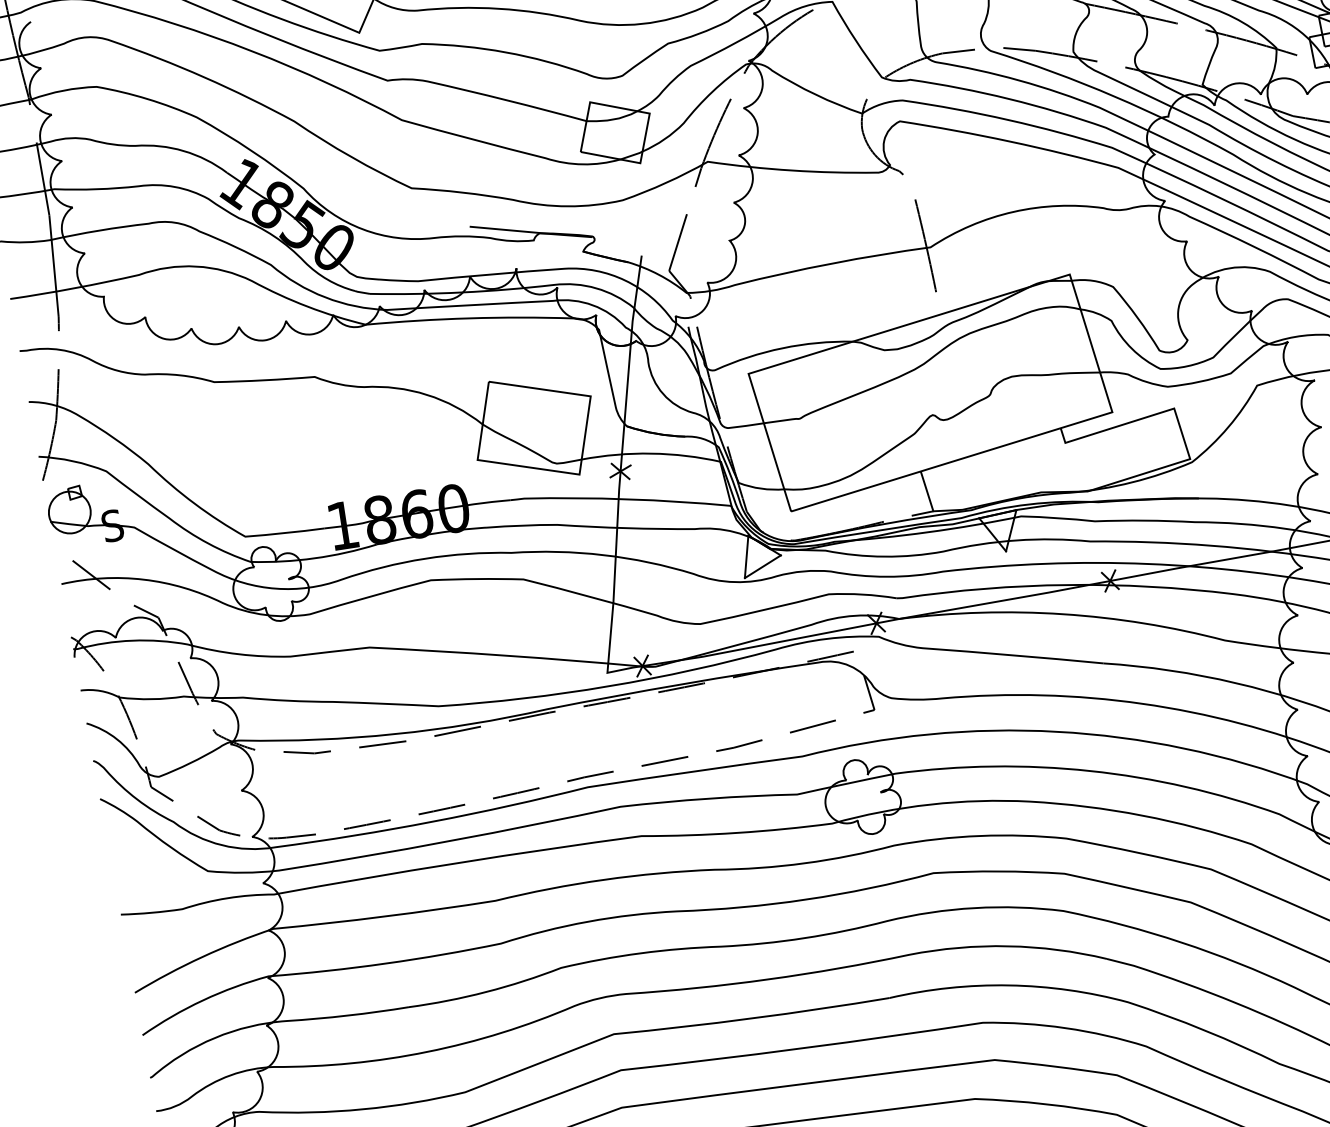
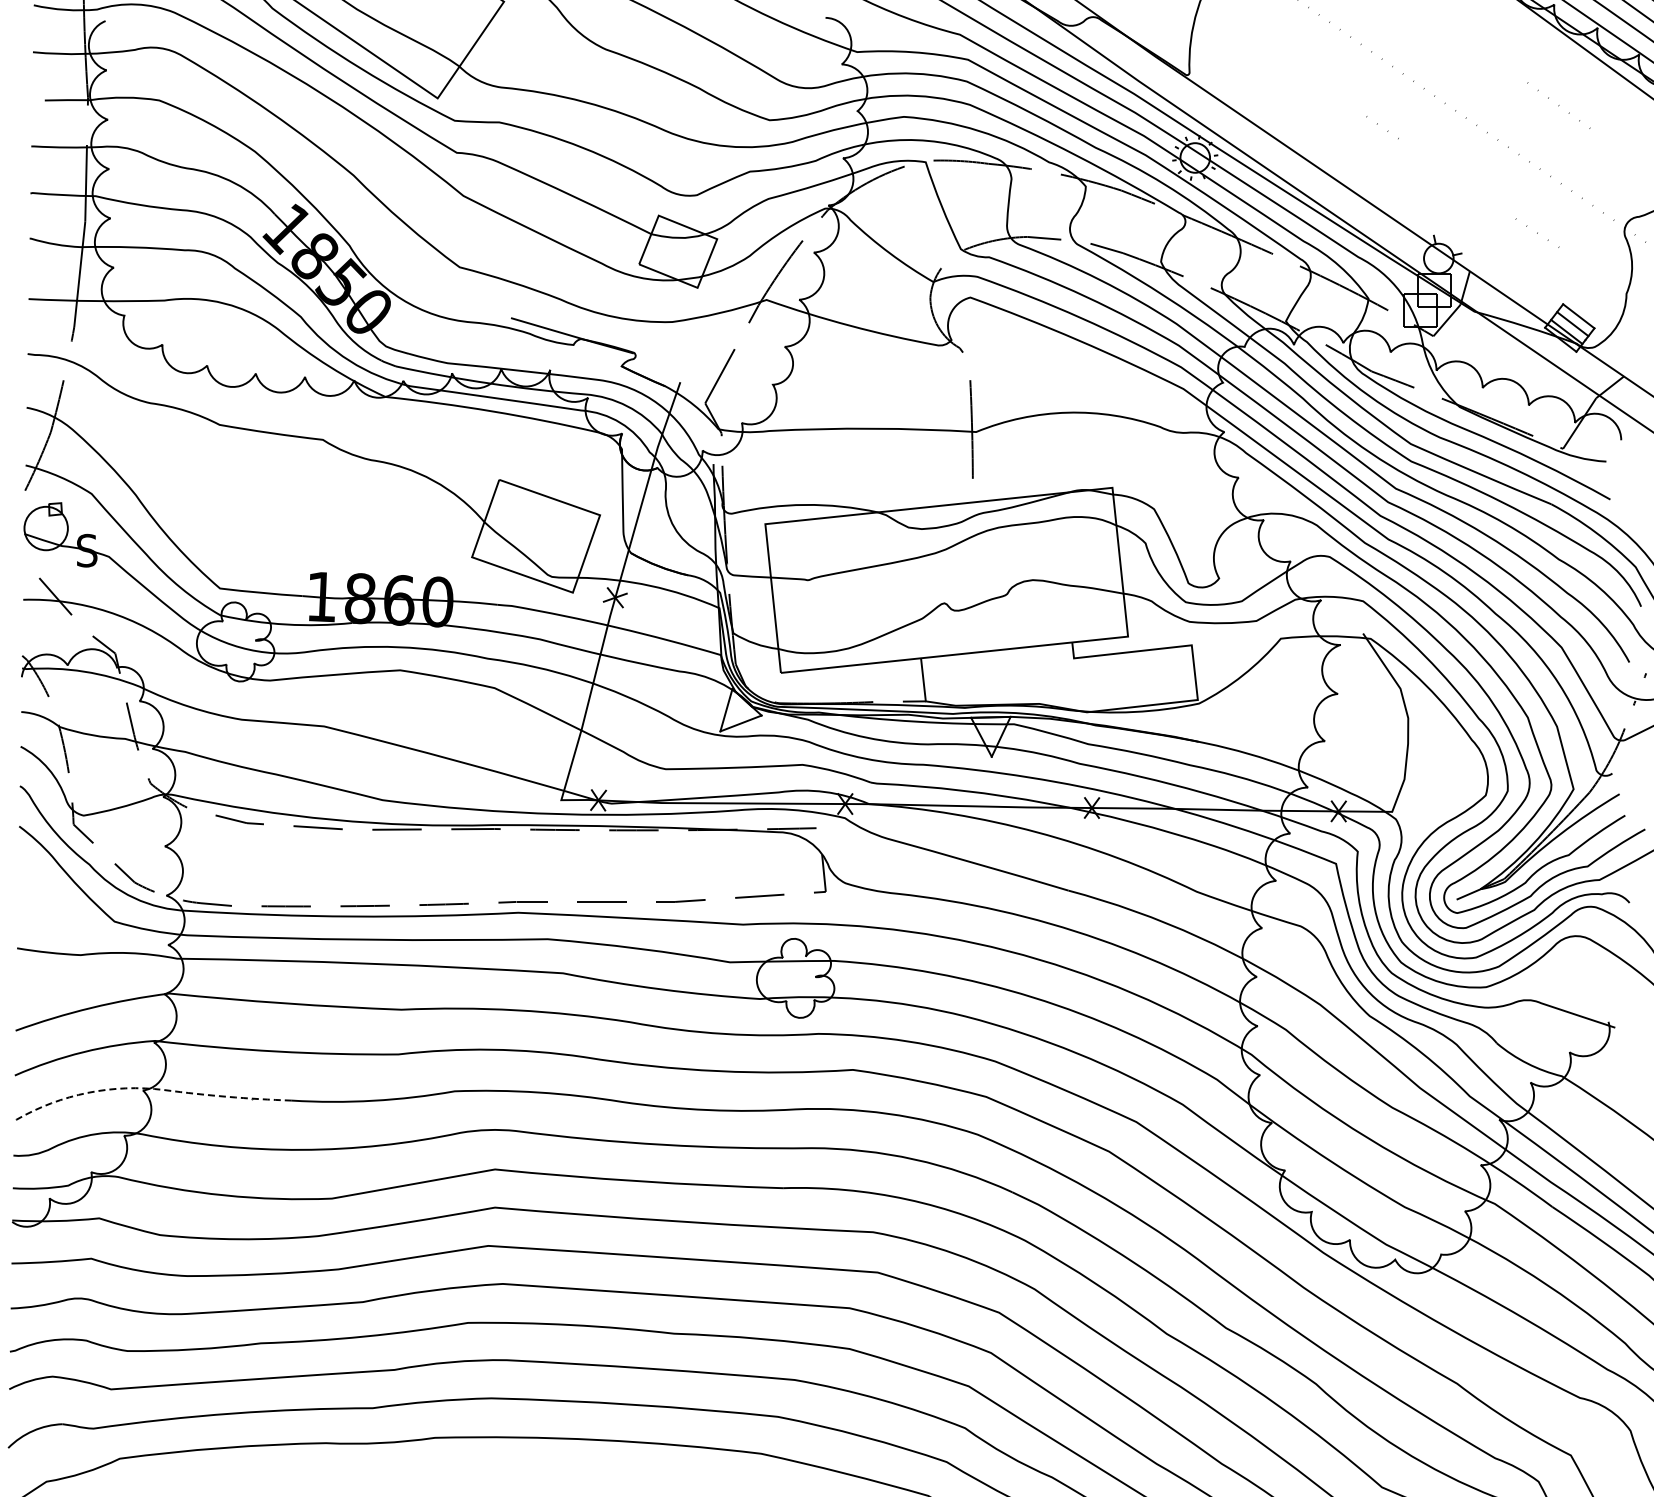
line: (266, 1023) -> (143, 1088), solid -> dashed

